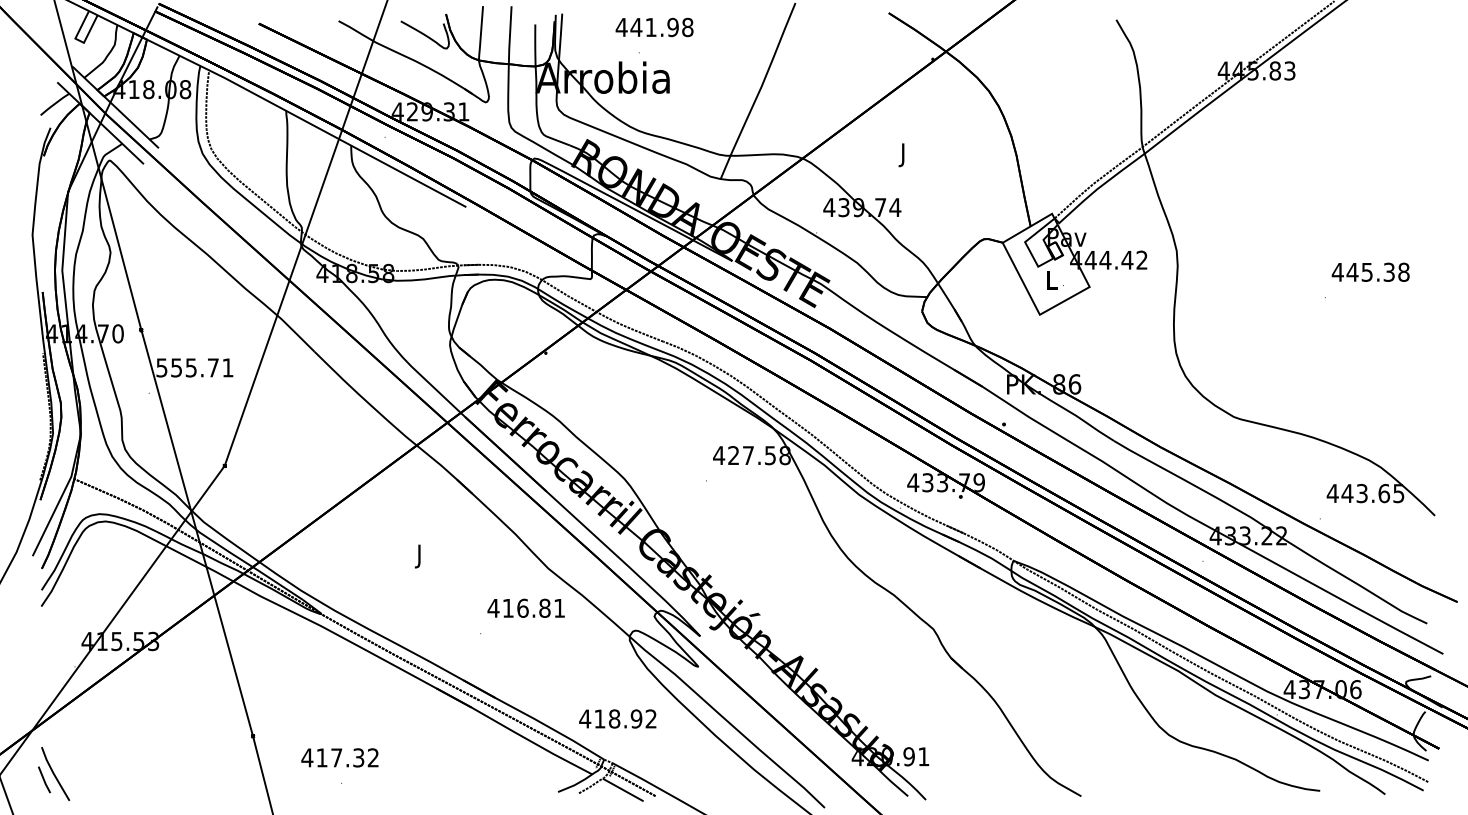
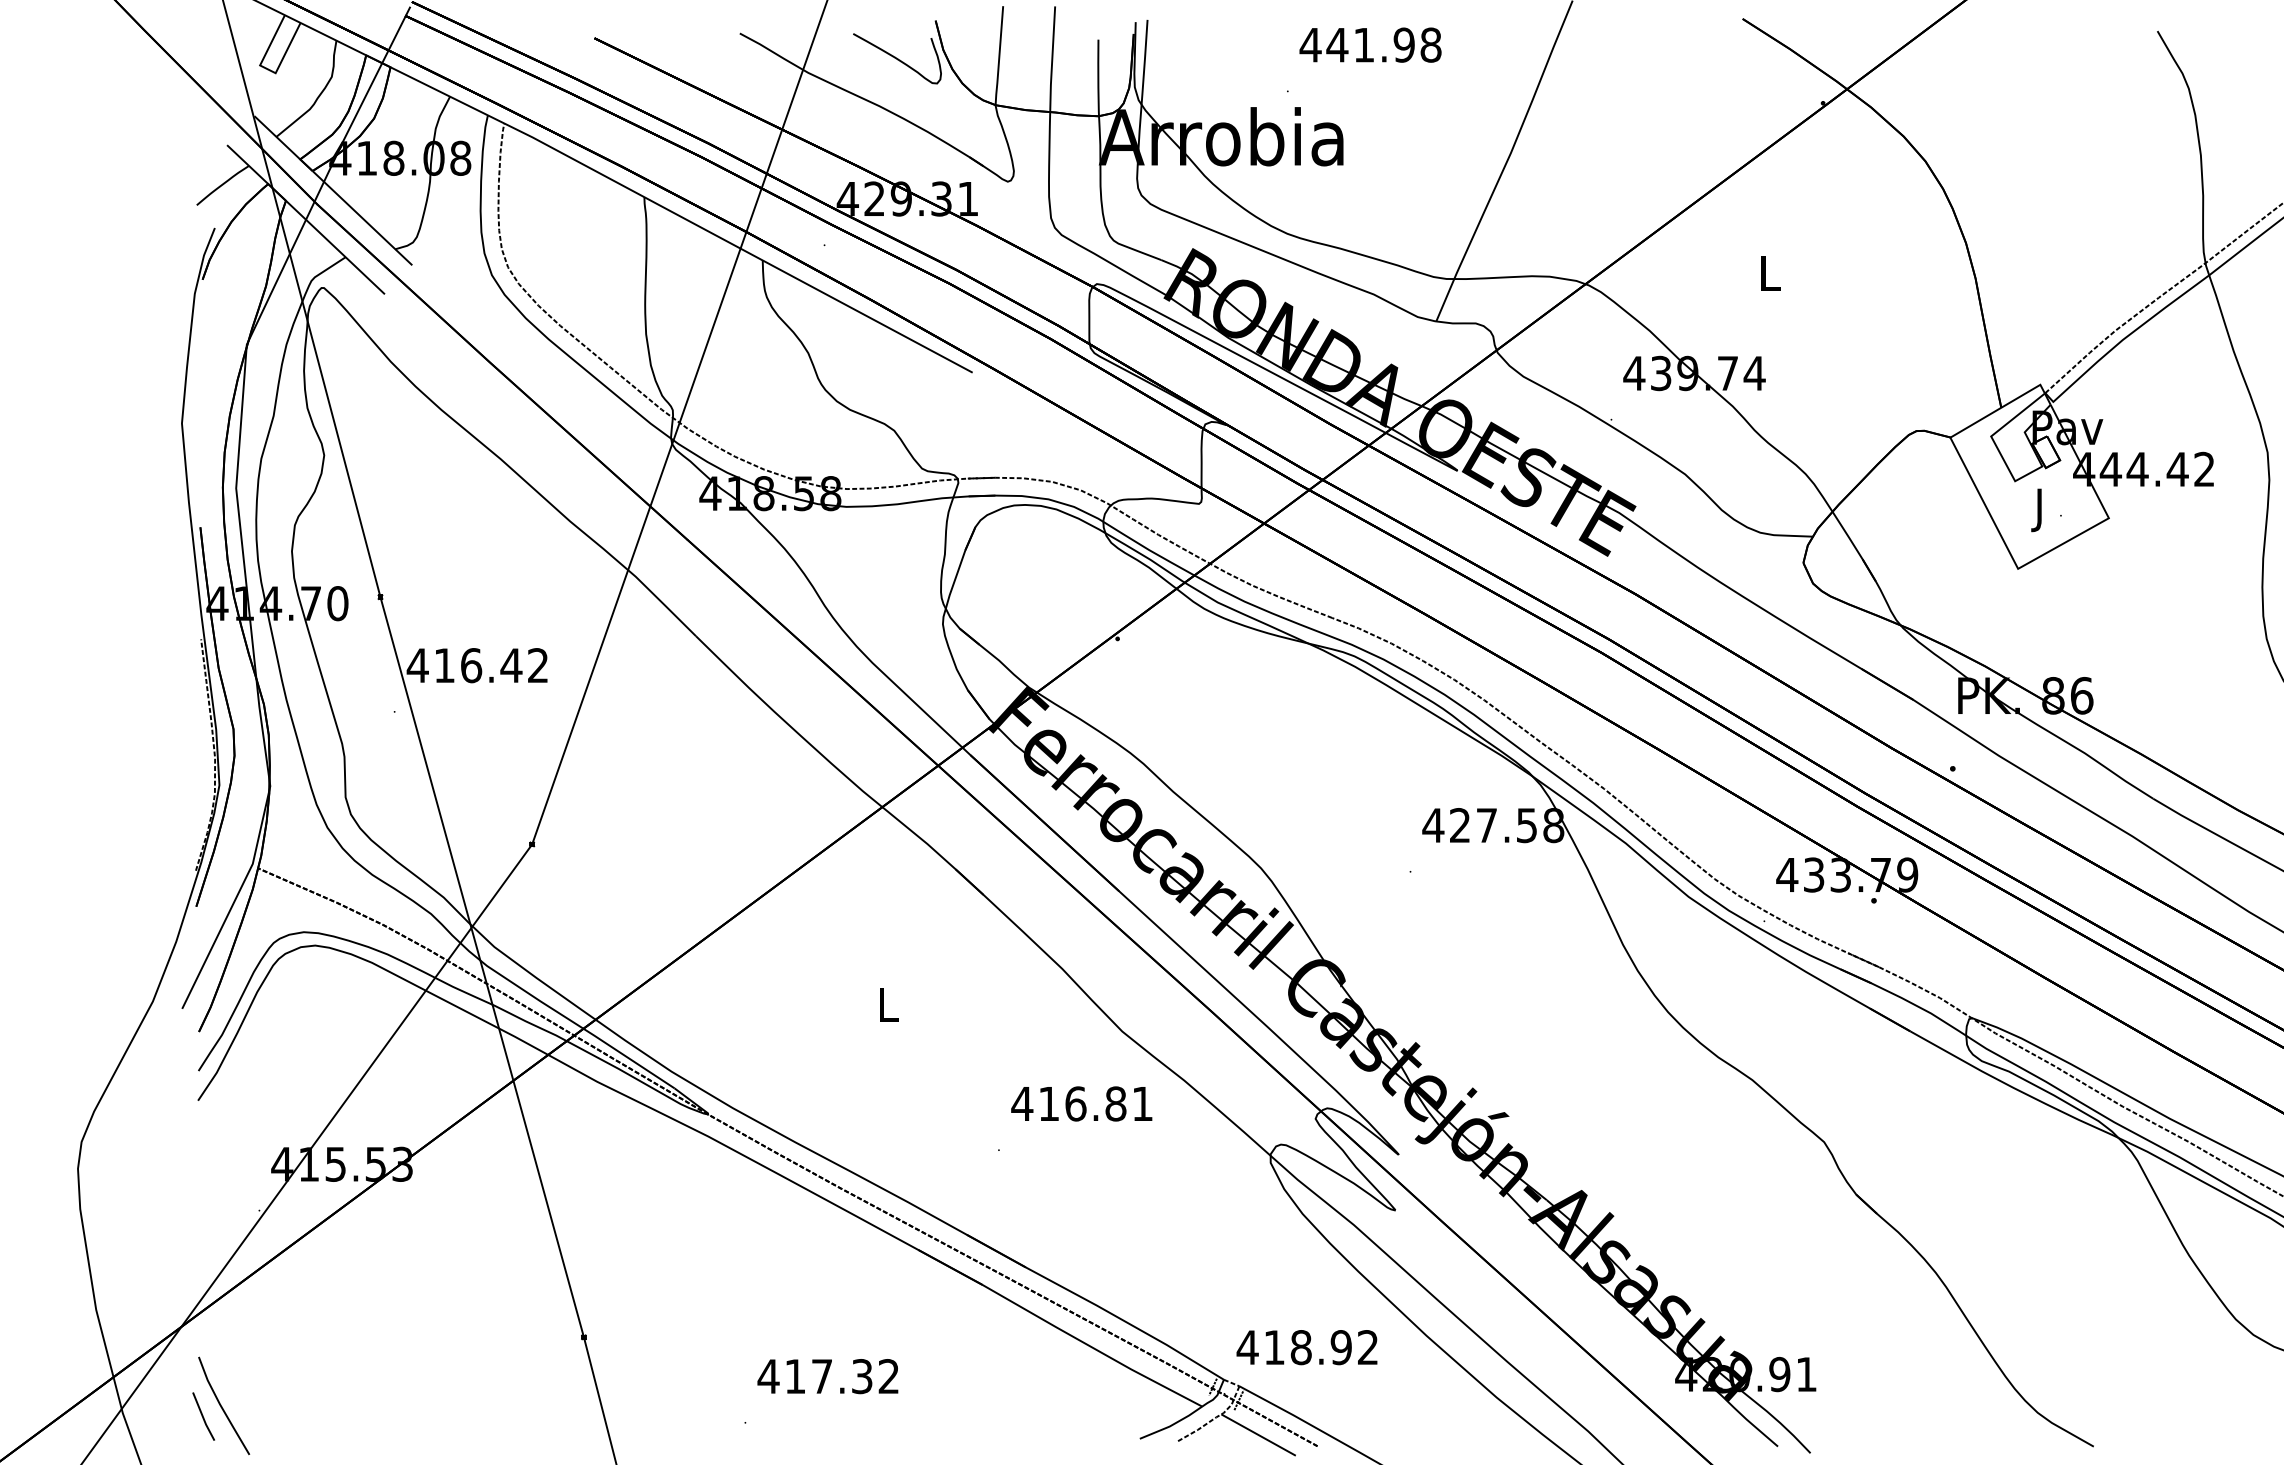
text: (654, 27) -> (1370, 45), moved
text: (903, 155) -> (1769, 278), J -> L
text: (1052, 282) -> (2041, 509), L -> J
text: (194, 367) -> (477, 664), 555.71 -> 416.42
text: (419, 556) -> (887, 1009), J -> L
text: (617, 718) -> (1306, 1346), moved
text: (339, 757) -> (827, 1375), moved

